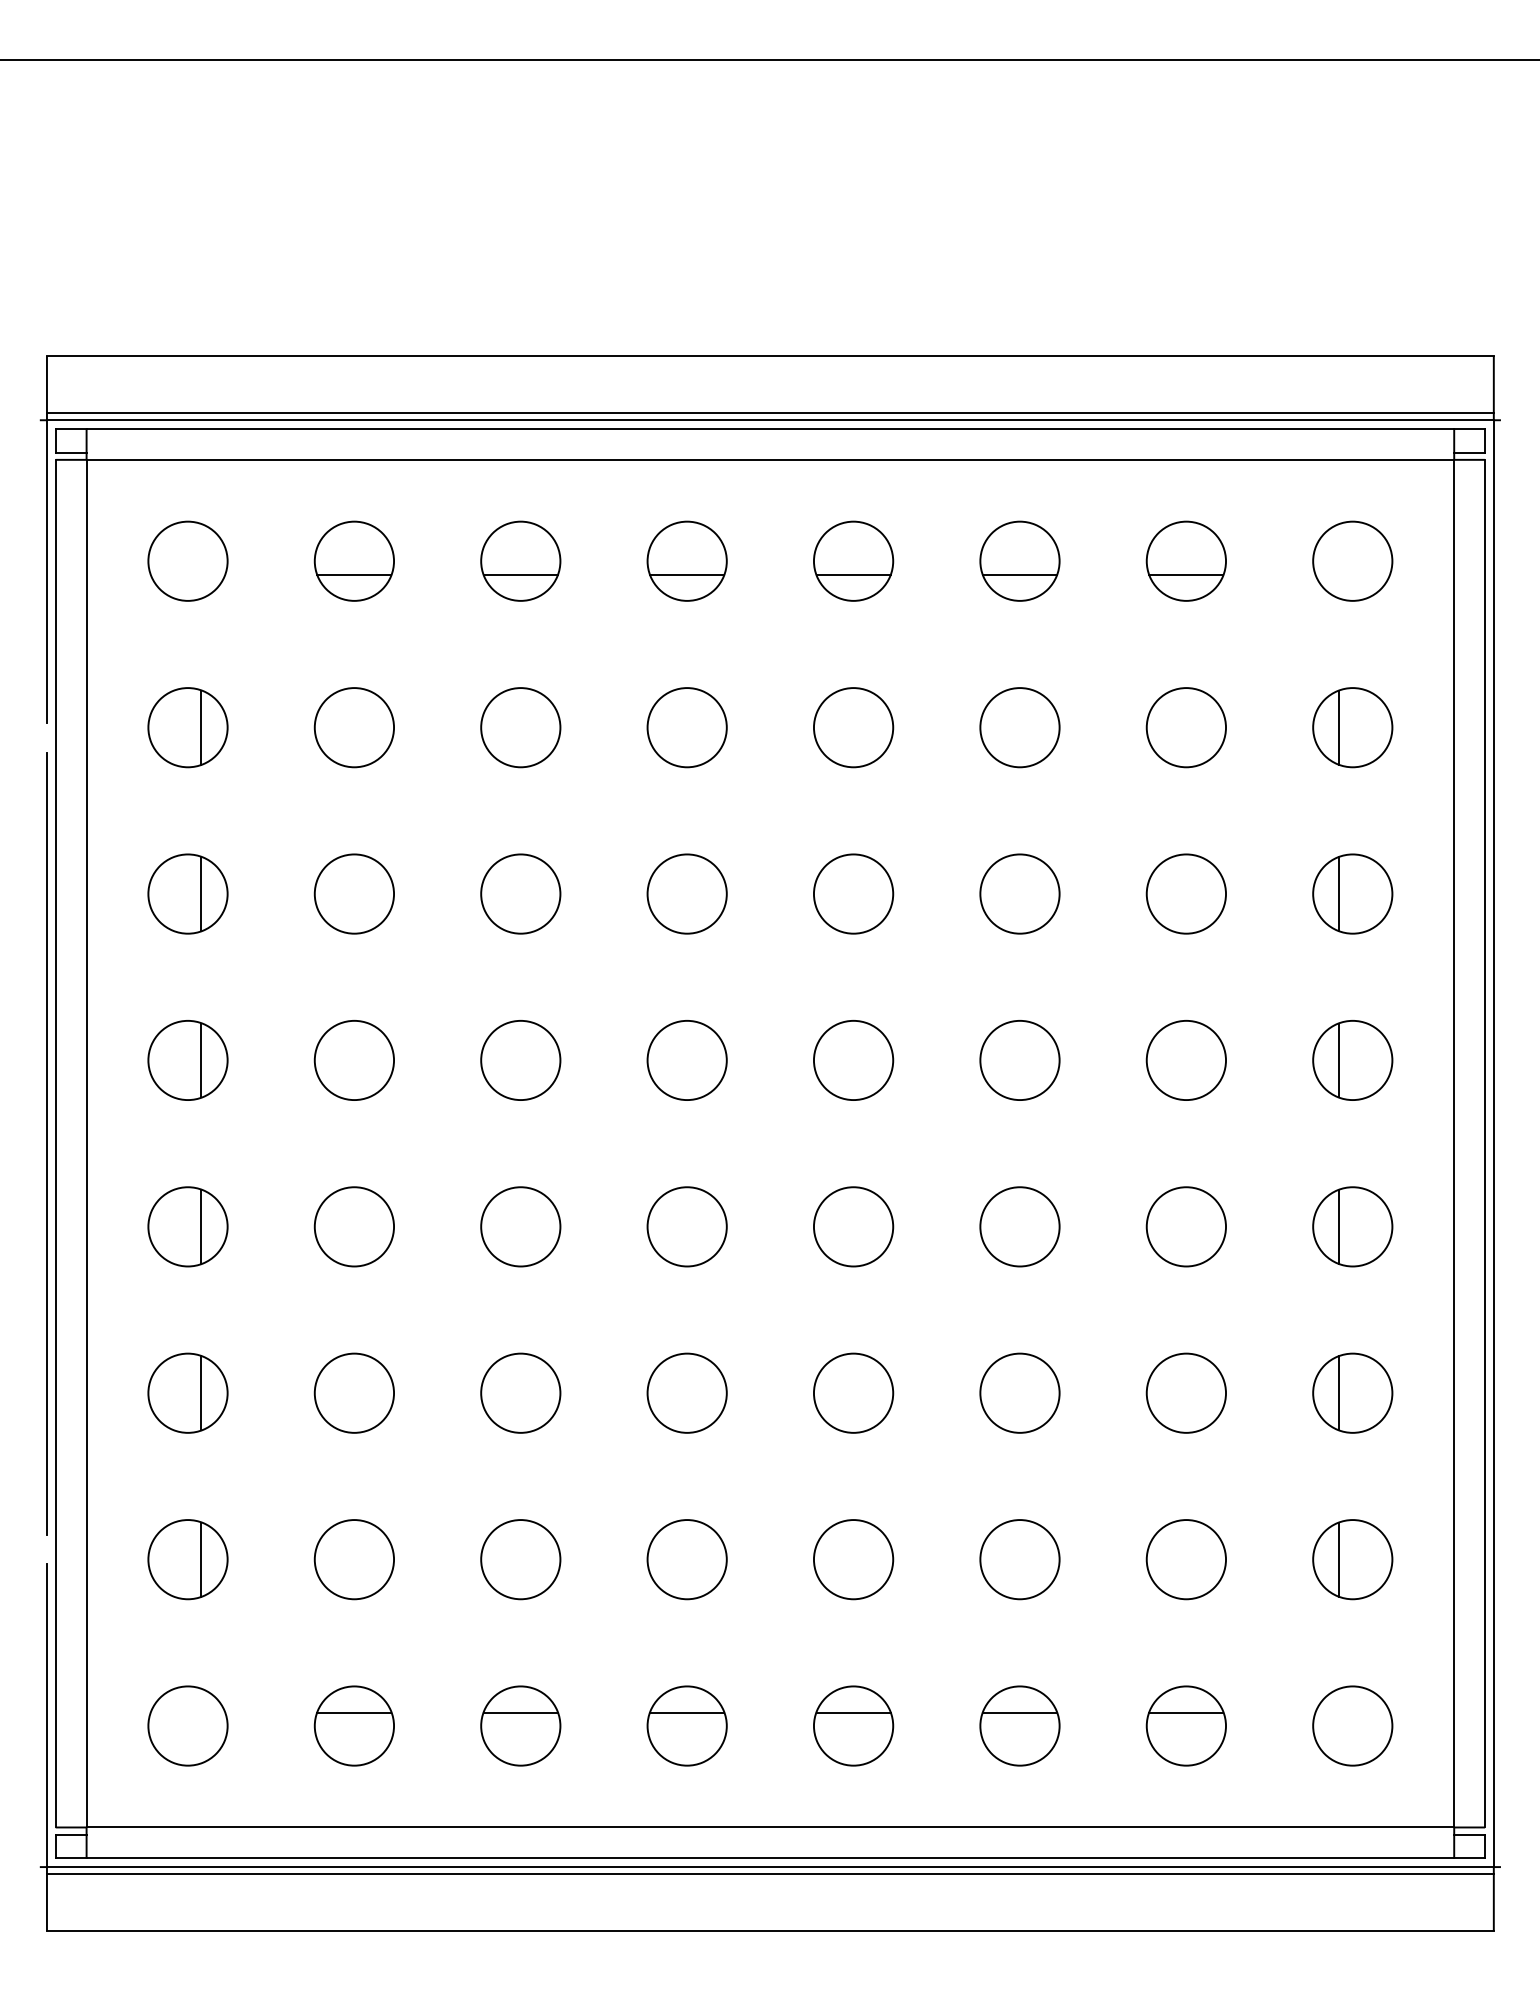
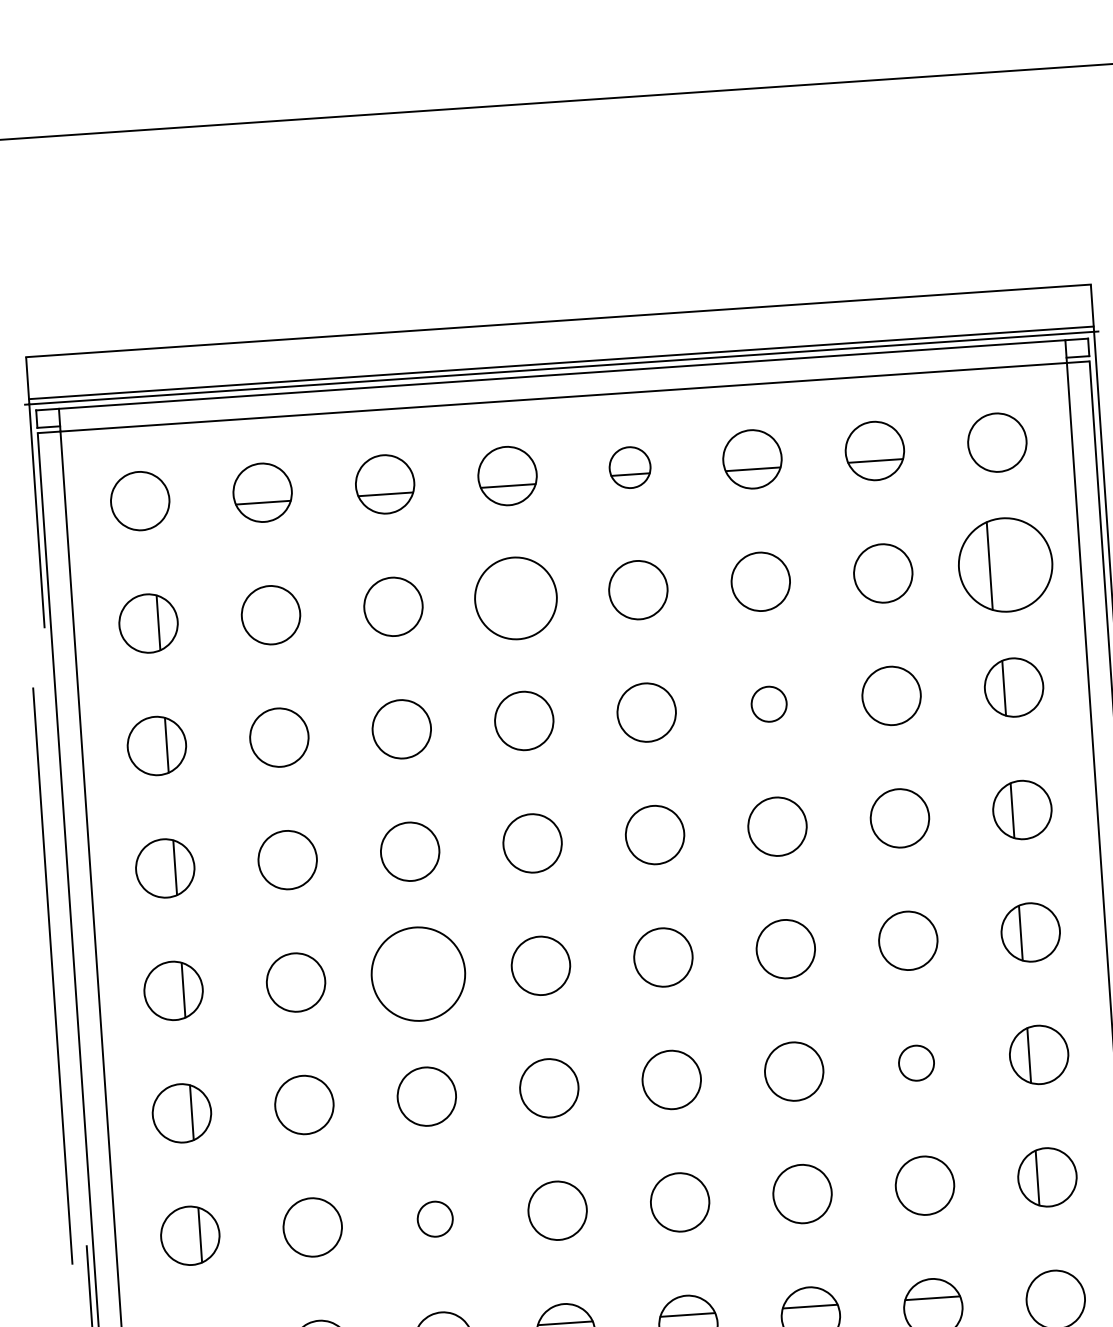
part: (853, 560) -> (629, 467), size x0.7
part: (686, 727) -> (515, 598), size x1.4
part: (1352, 727) -> (1005, 565), size x1.6
part: (1019, 893) -> (768, 703), size x0.6
line: (46, 1143) -> (52, 975), moved
part: (520, 1226) -> (418, 973), size x1.6
part: (1185, 1392) -> (915, 1062), size x0.6
part: (520, 1559) -> (434, 1219), size x0.6

